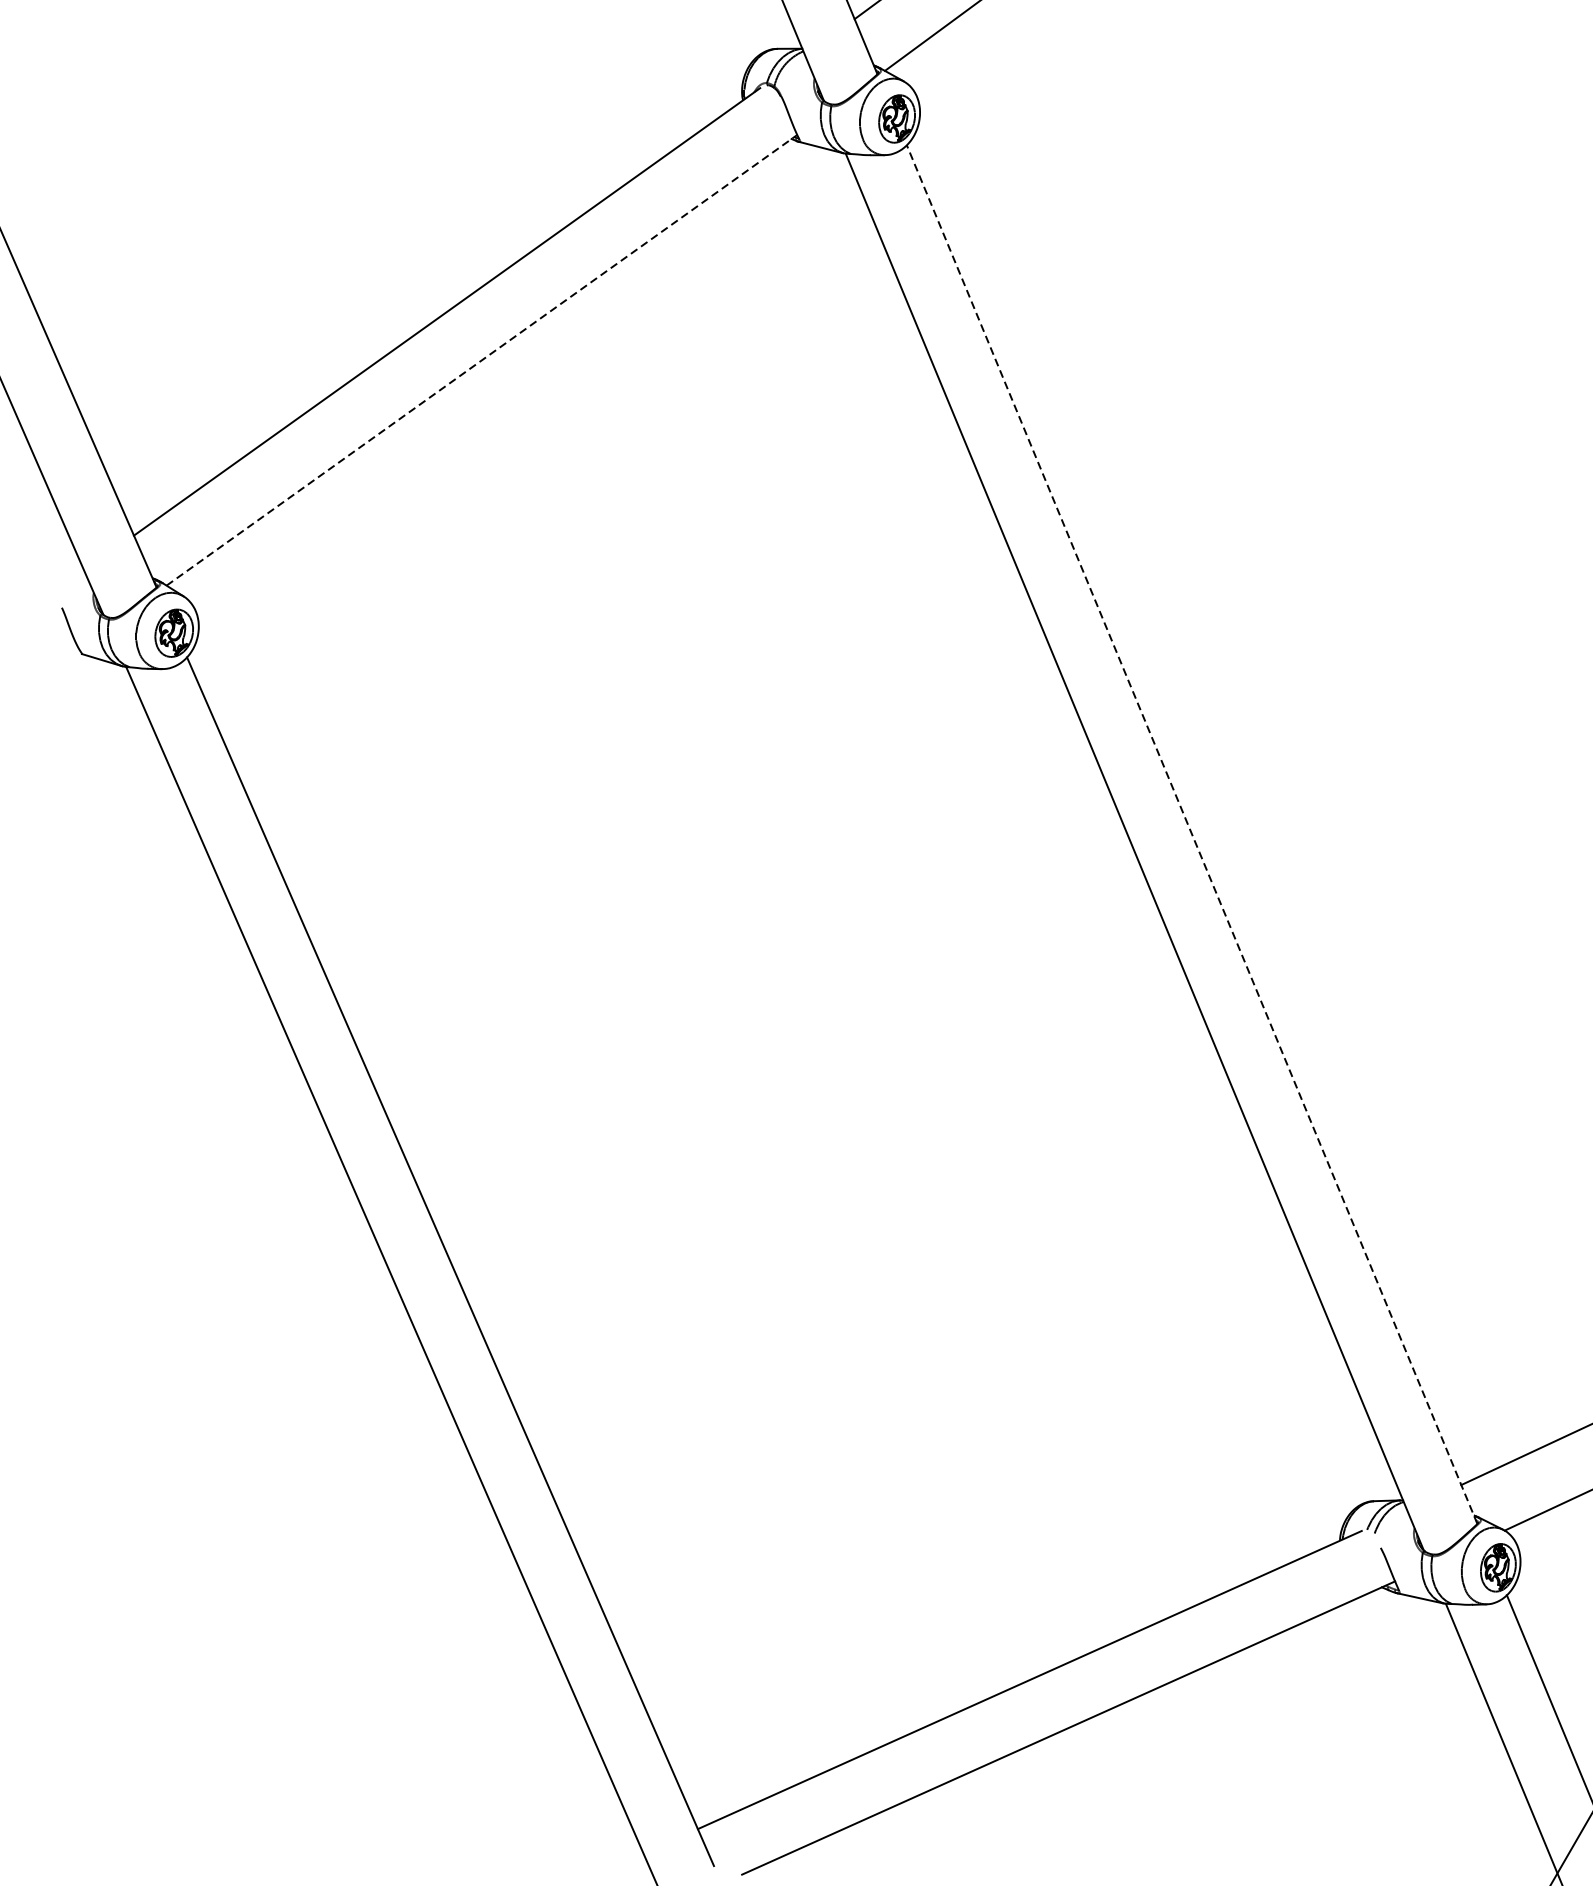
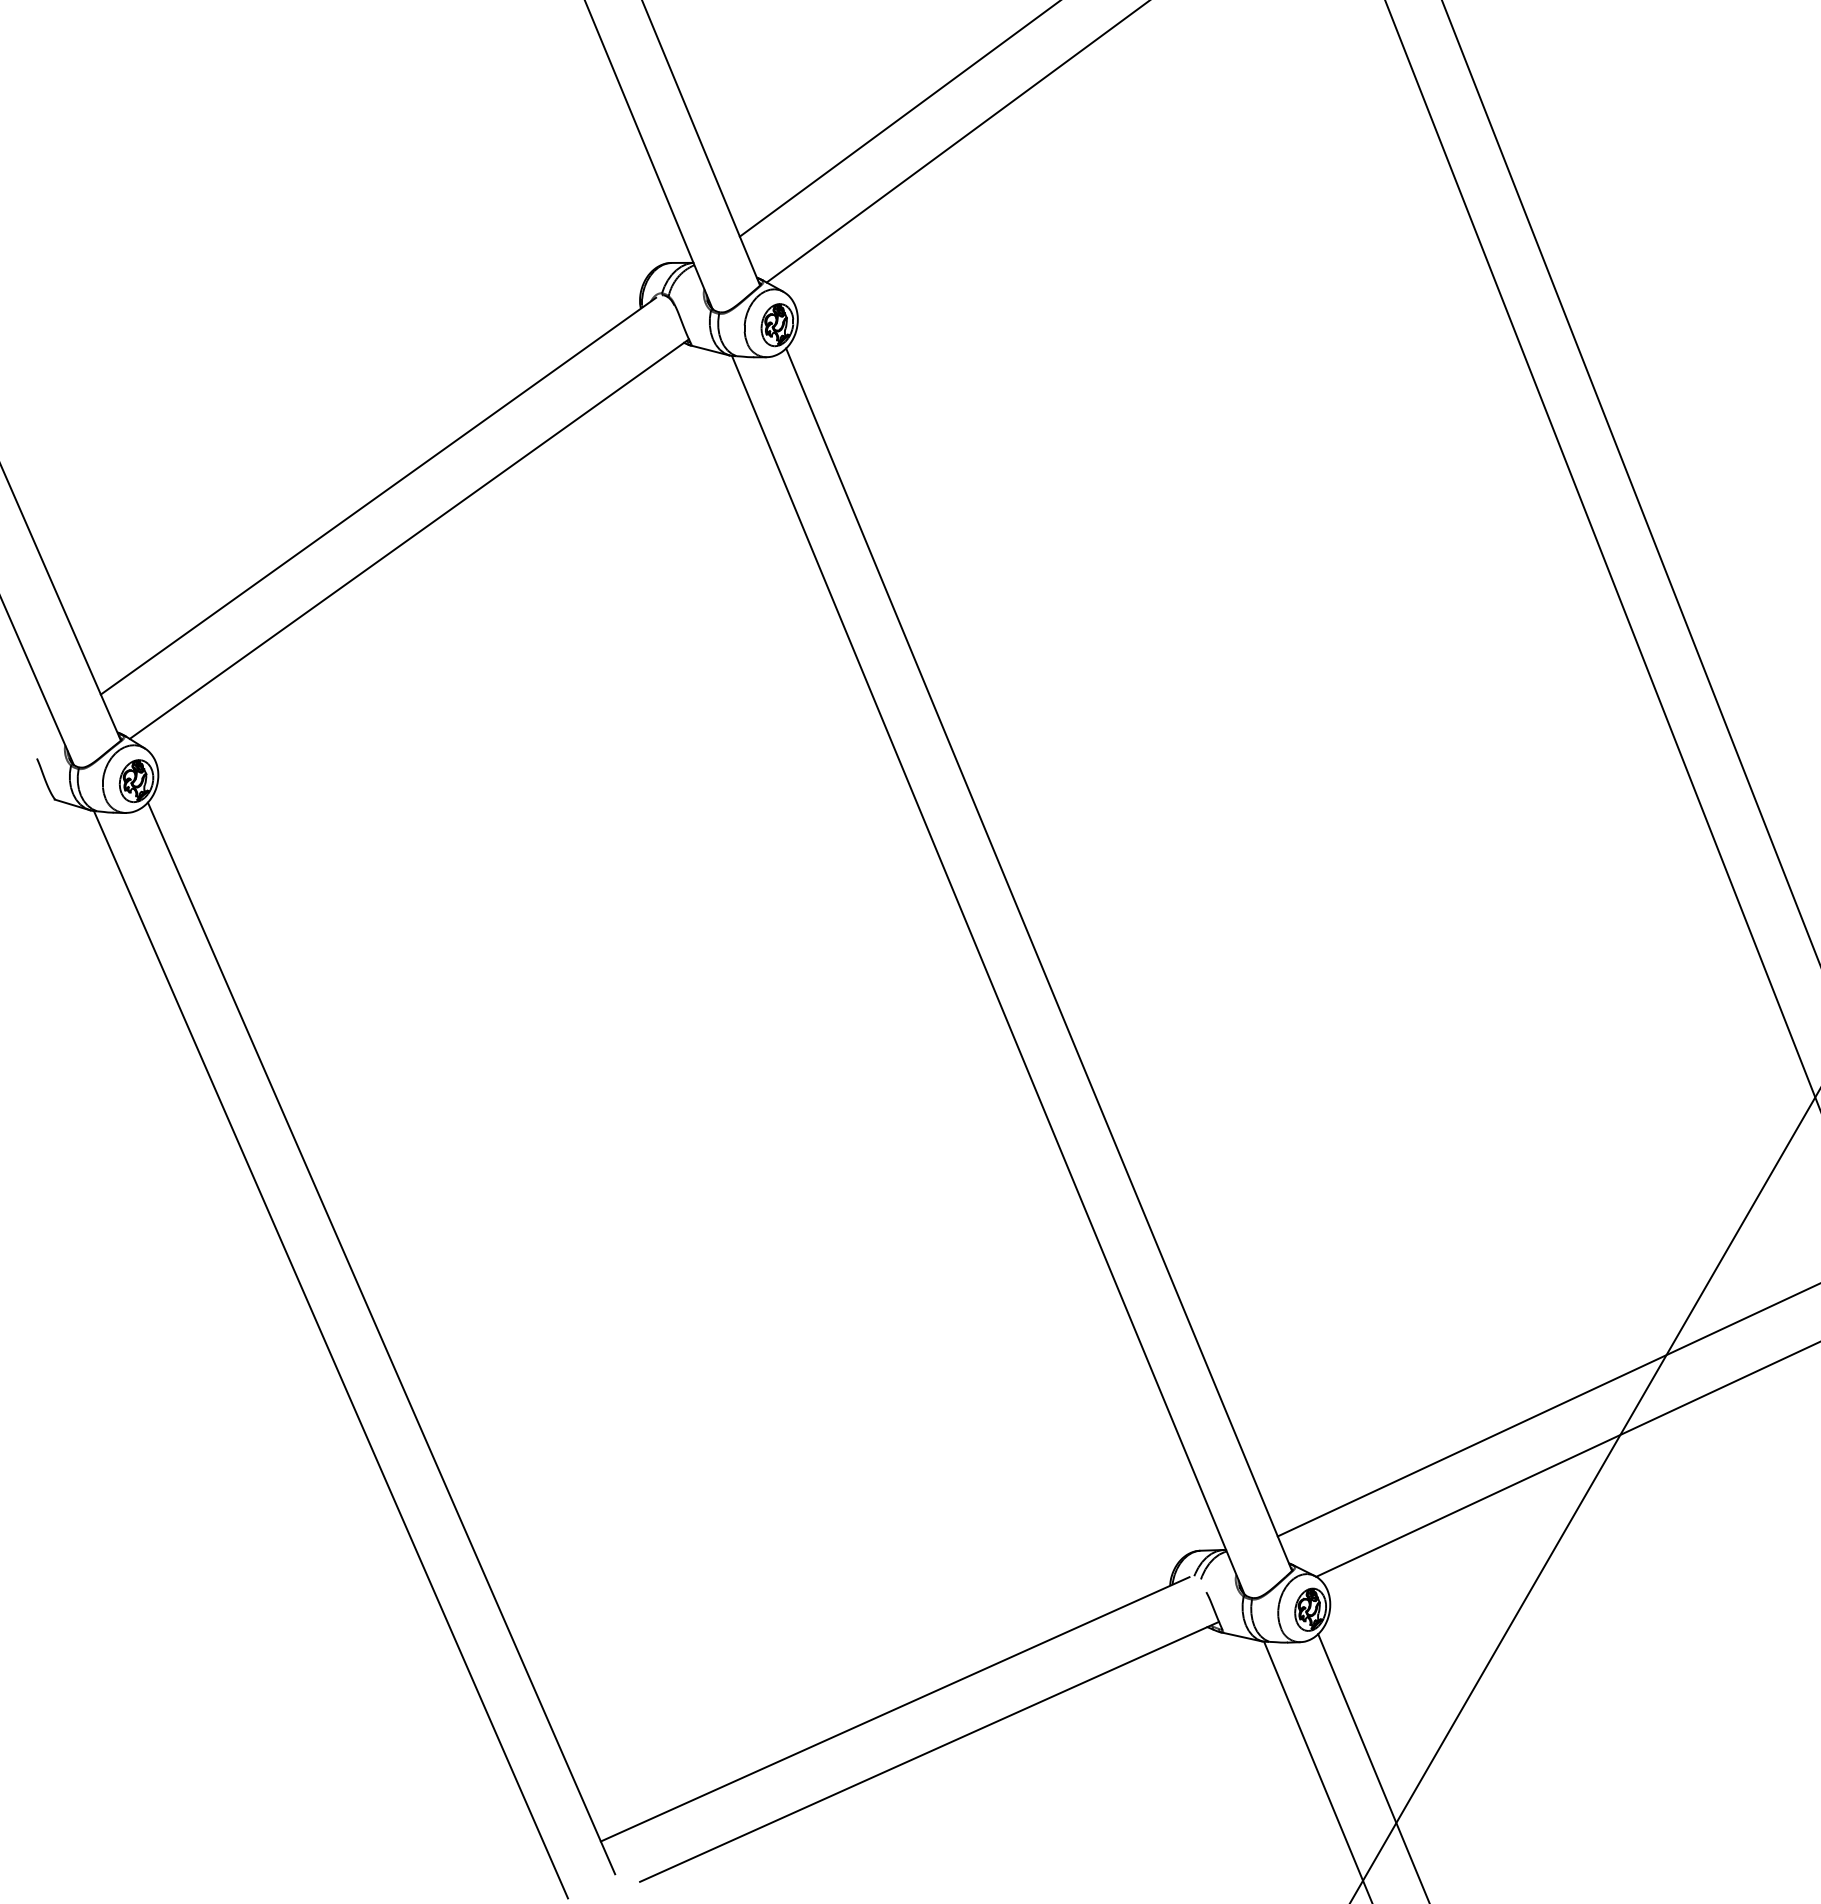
line: (482, 360) -> (409, 539), dashed -> solid
line: (1192, 834) -> (1039, 959), dashed -> solid

